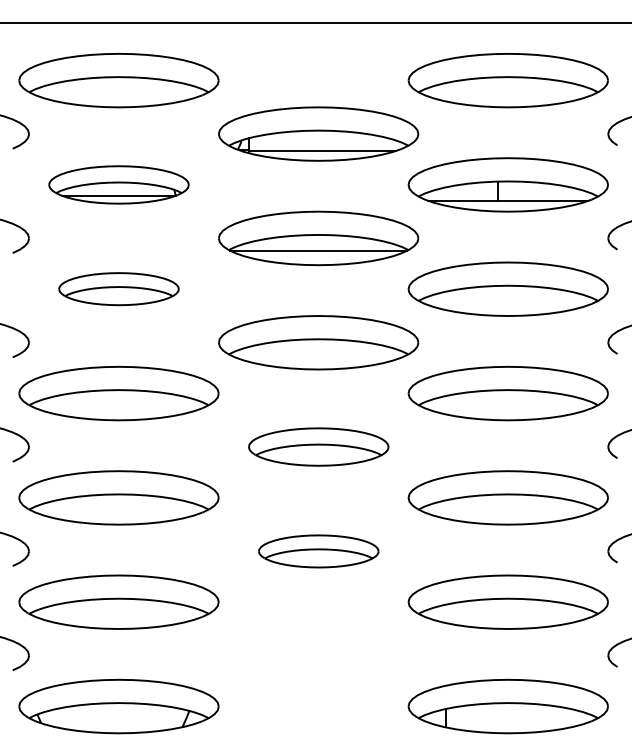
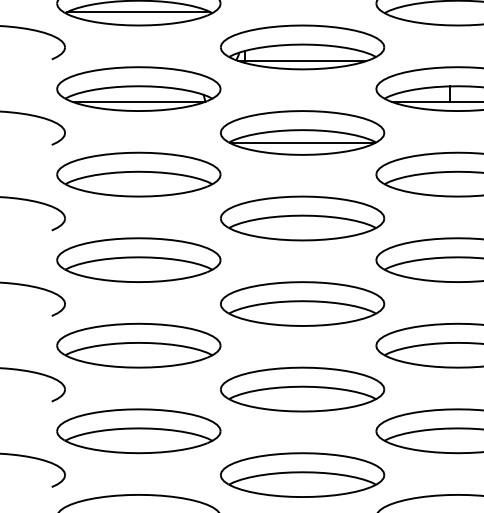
line: (118, 90) -> (138, 11), added
part: (118, 184) -> (138, 88), size x1.43
part: (118, 288) -> (138, 174), size x1.67
part: (318, 446) -> (302, 303), size x1.43
part: (318, 551) -> (302, 389), size x1.67
part: (318, 655) -> (302, 474), added

